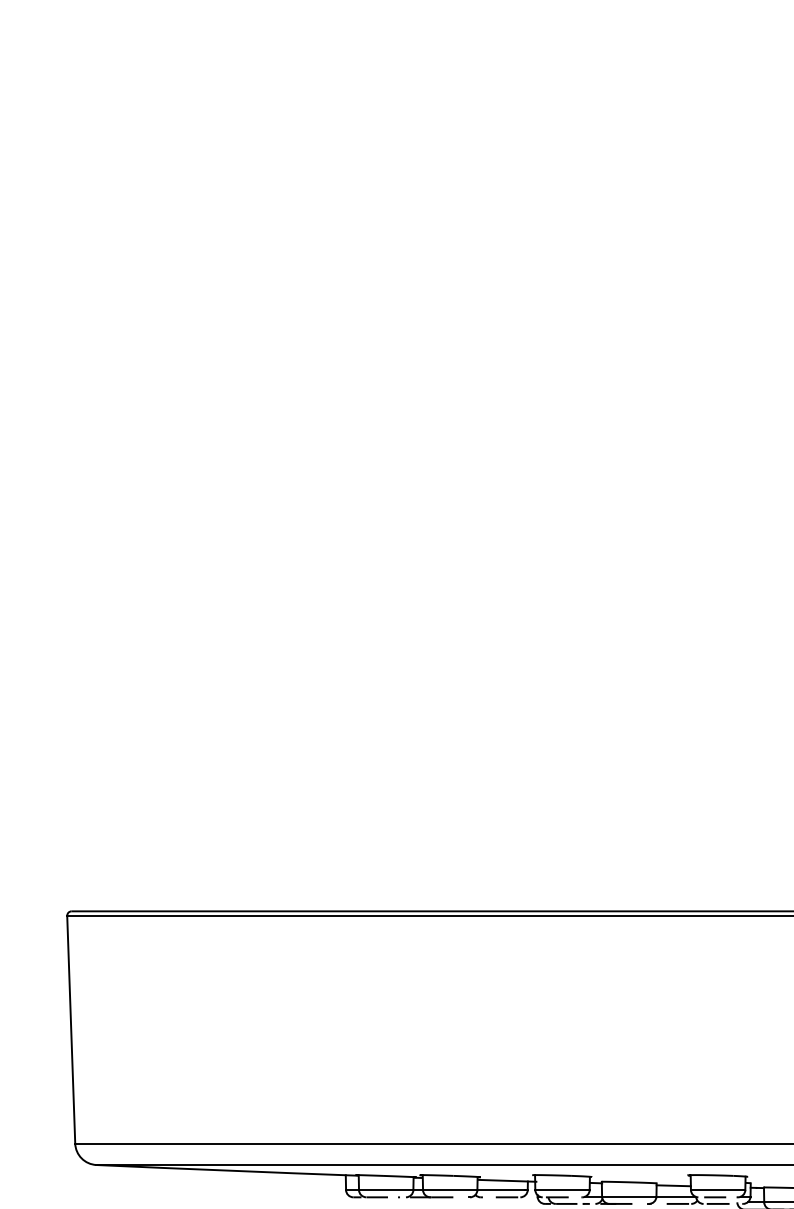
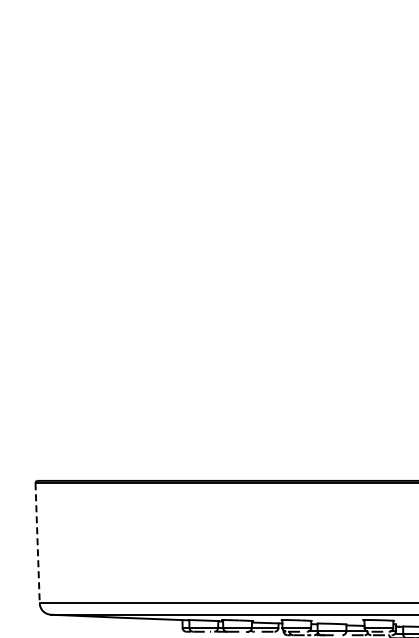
line: (70, 1030) -> (37, 543), solid -> dashed

